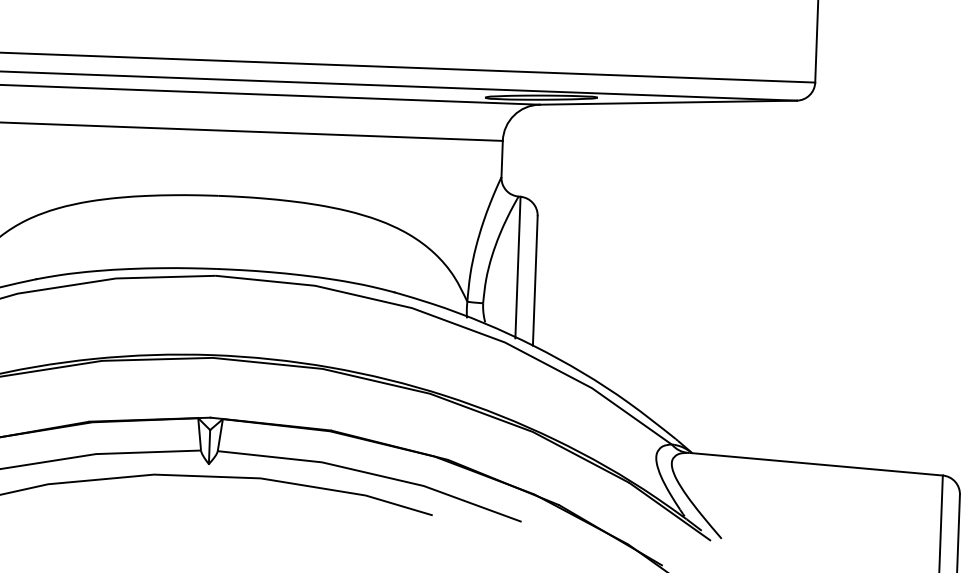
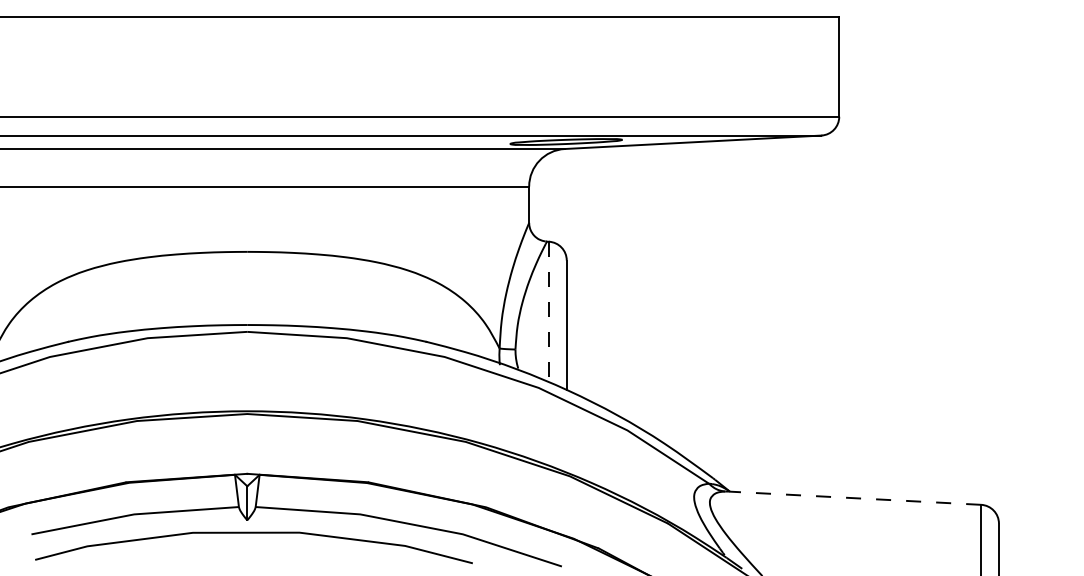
line: (517, 267) -> (548, 312), solid -> dashed
line: (816, 464) -> (854, 498), solid -> dashed

